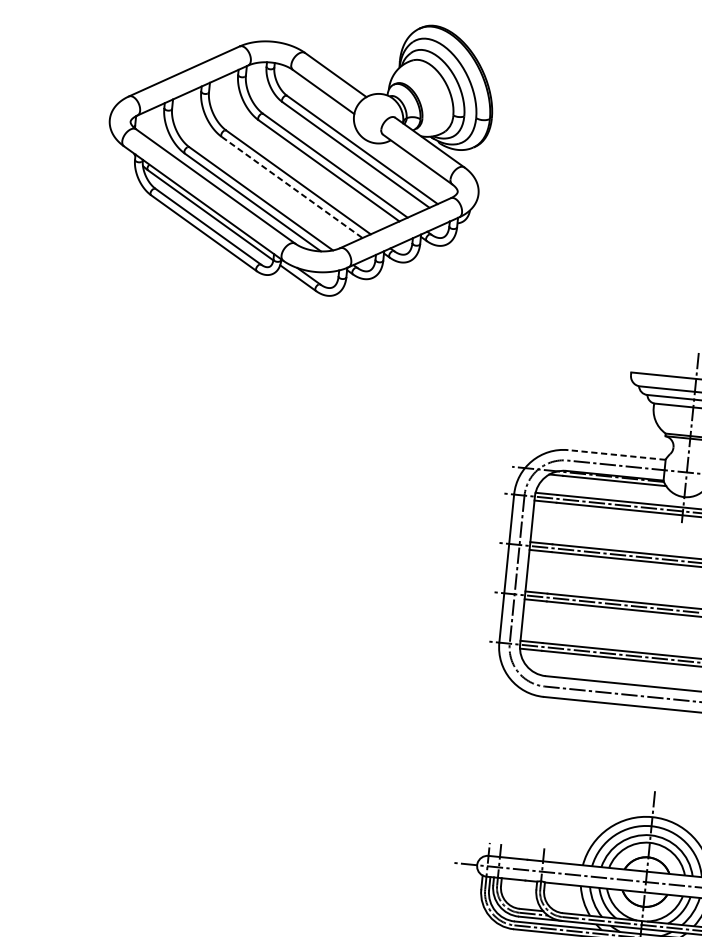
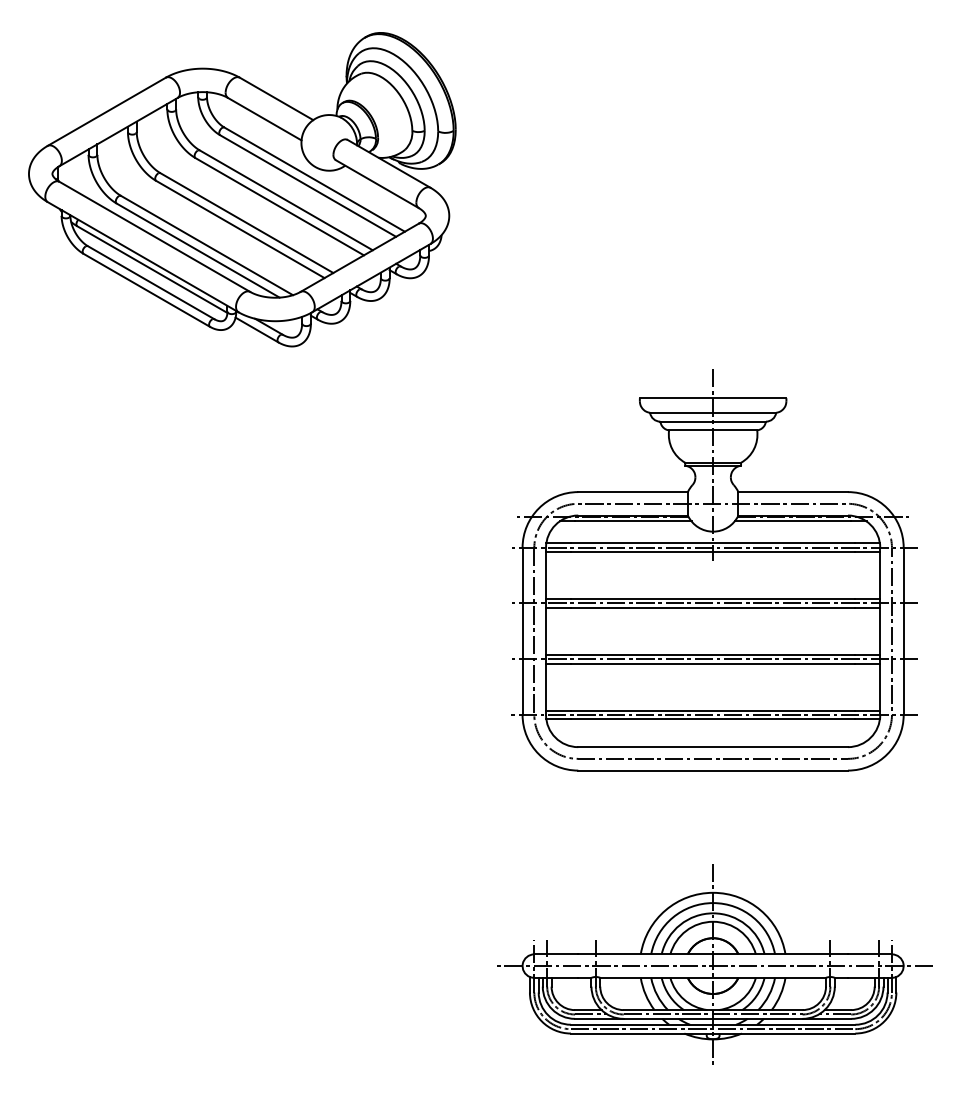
line: (292, 187) -> (240, 229), dashed -> solid
line: (617, 455) -> (633, 492), dashed -> solid

